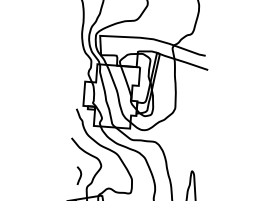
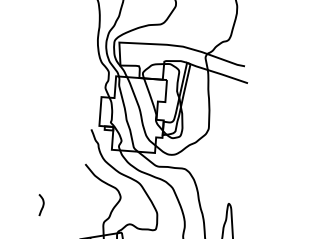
curve: (80, 176) -> (42, 205), moved

